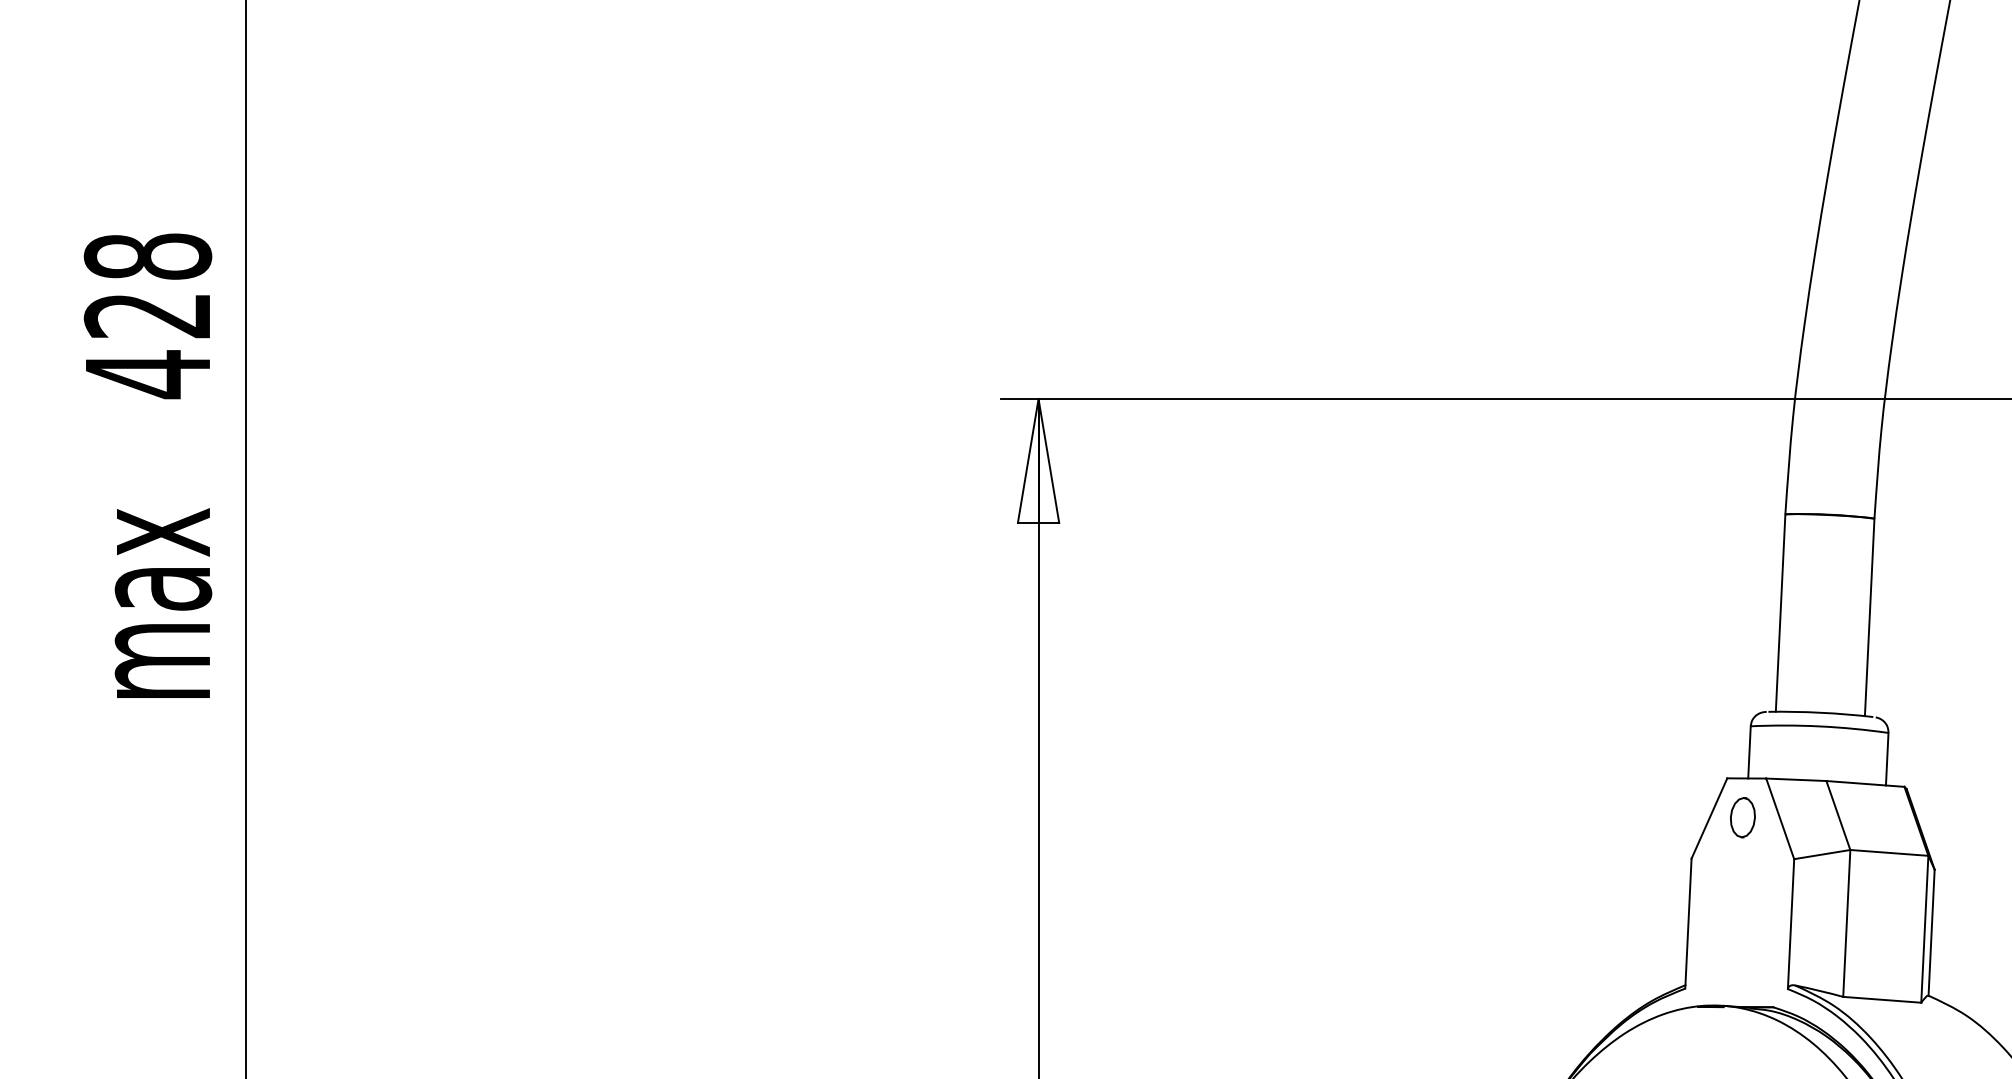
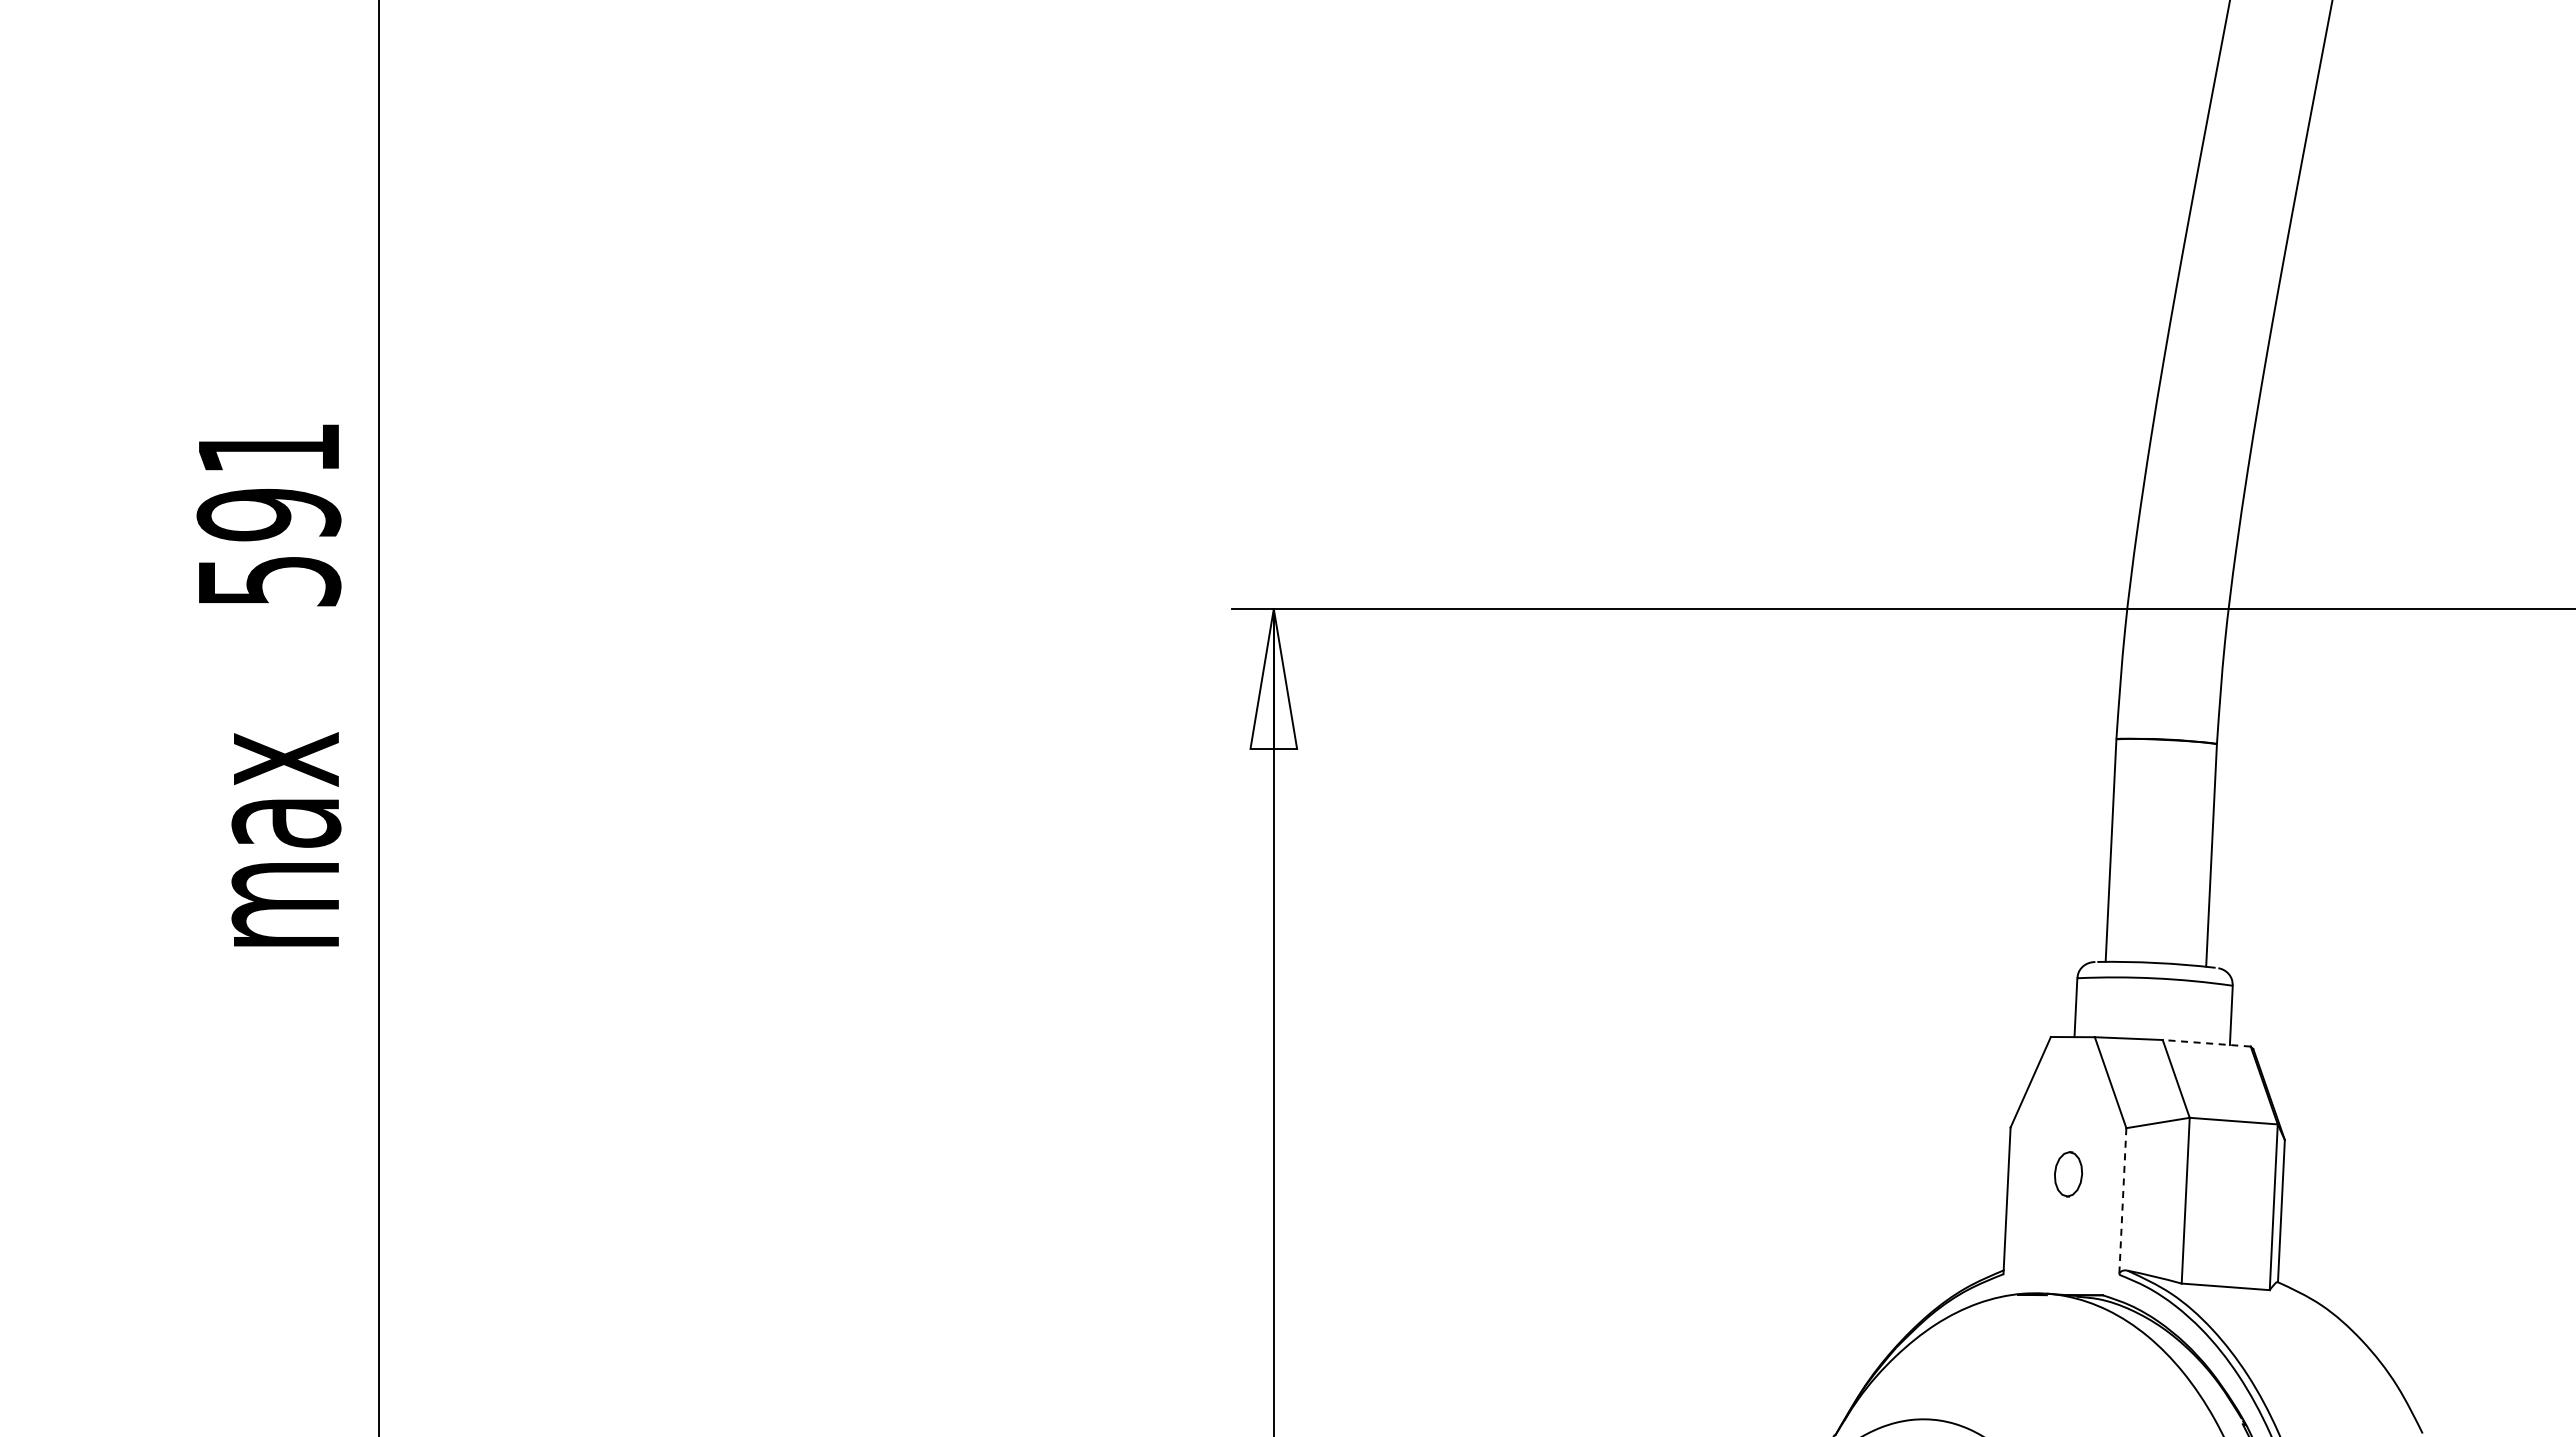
text: (147, 316) -> (268, 515), 428 -> 591
line: (1865, 784) -> (2206, 1043), solid -> dashed
part: (1742, 817) -> (2068, 1174), moved
line: (1790, 924) -> (2122, 1201), solid -> dashed

